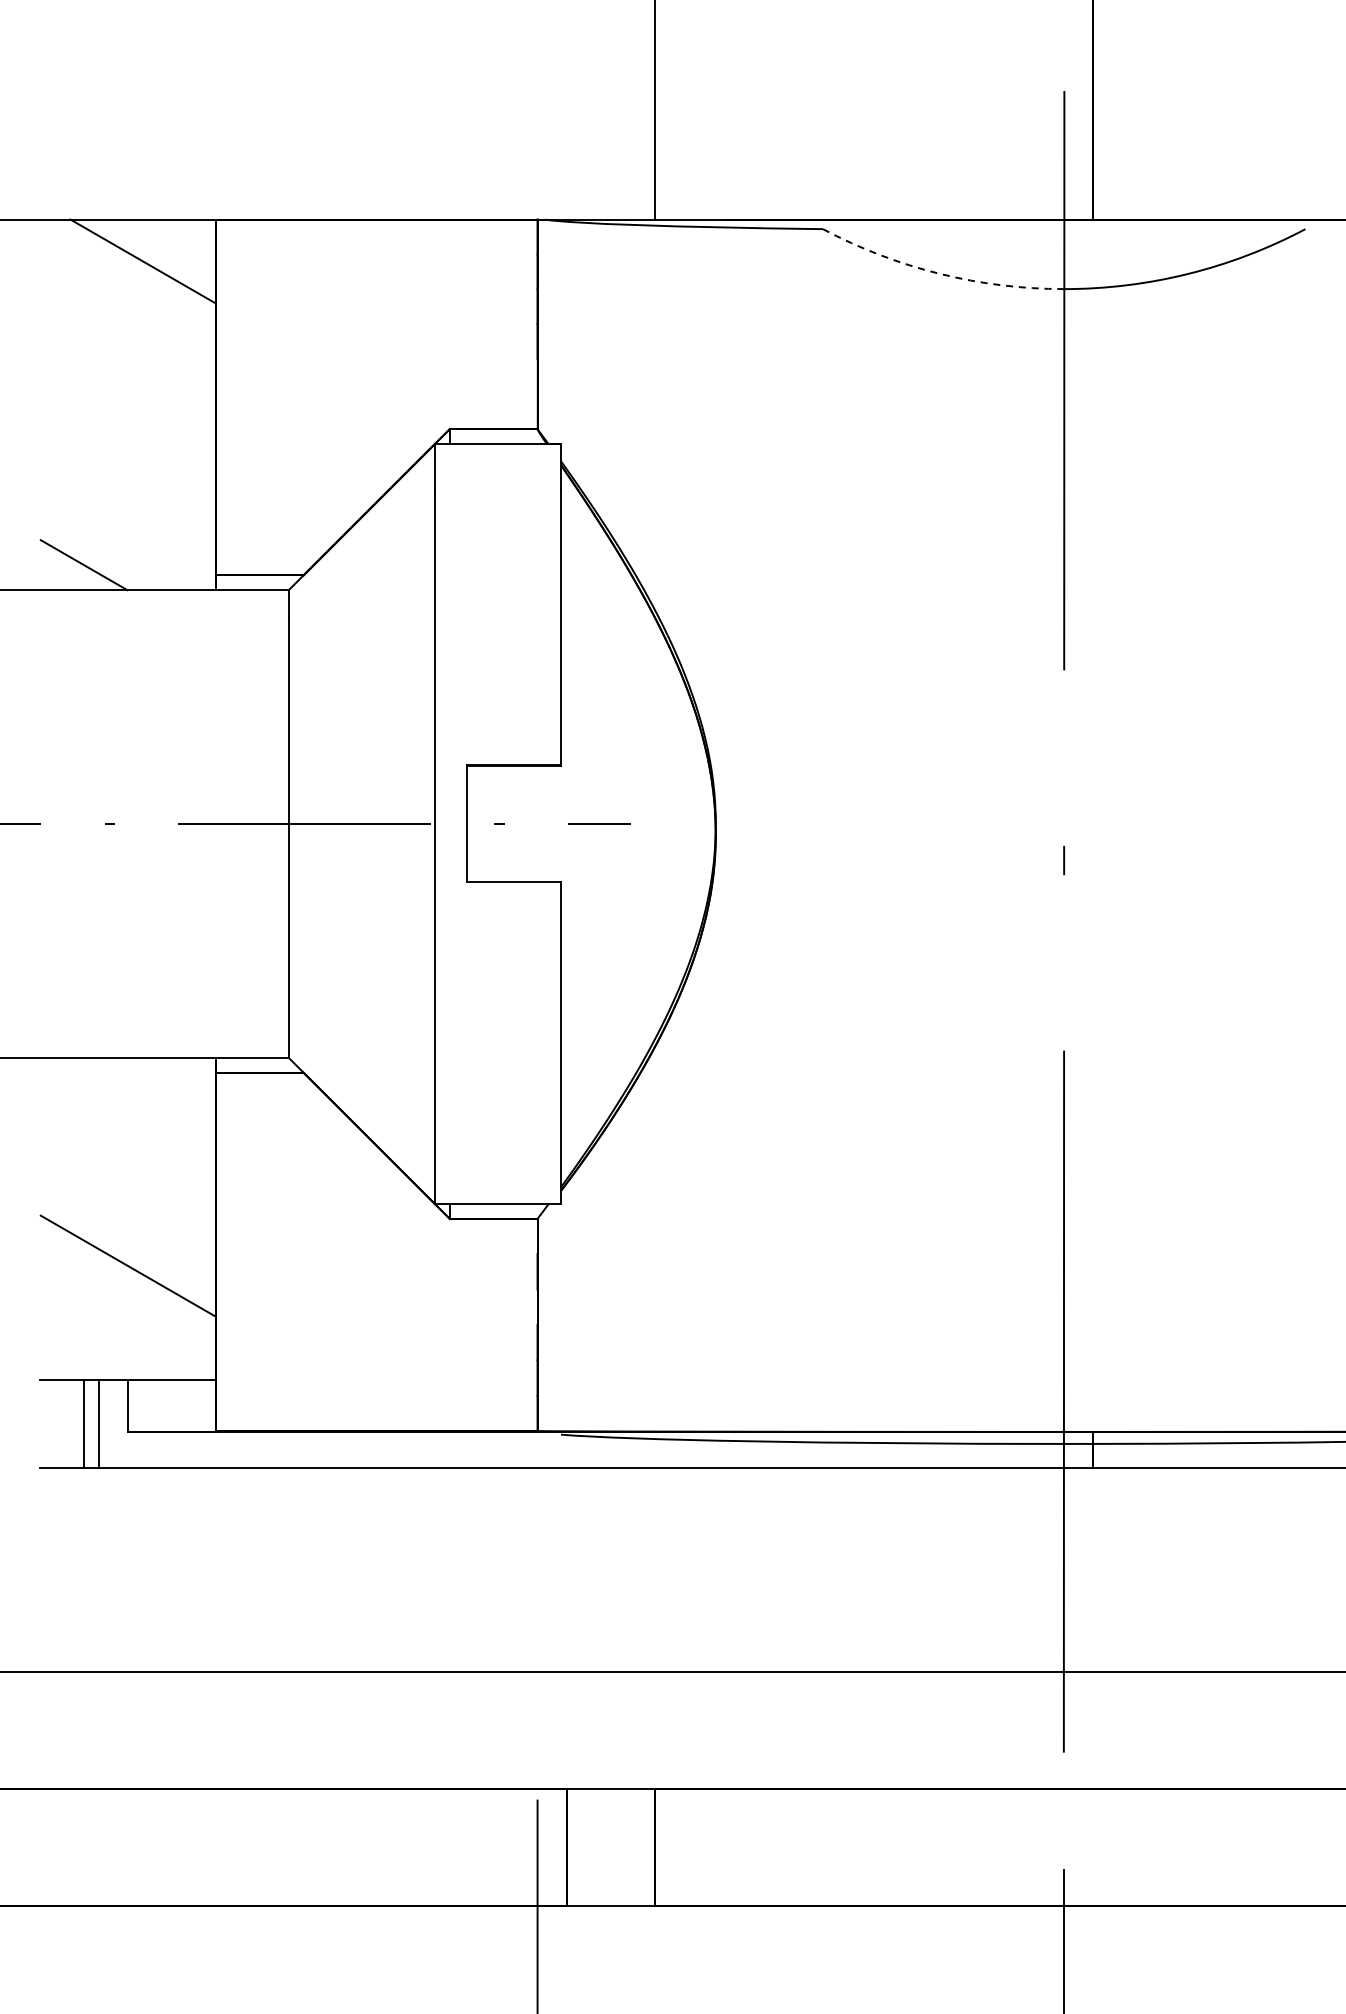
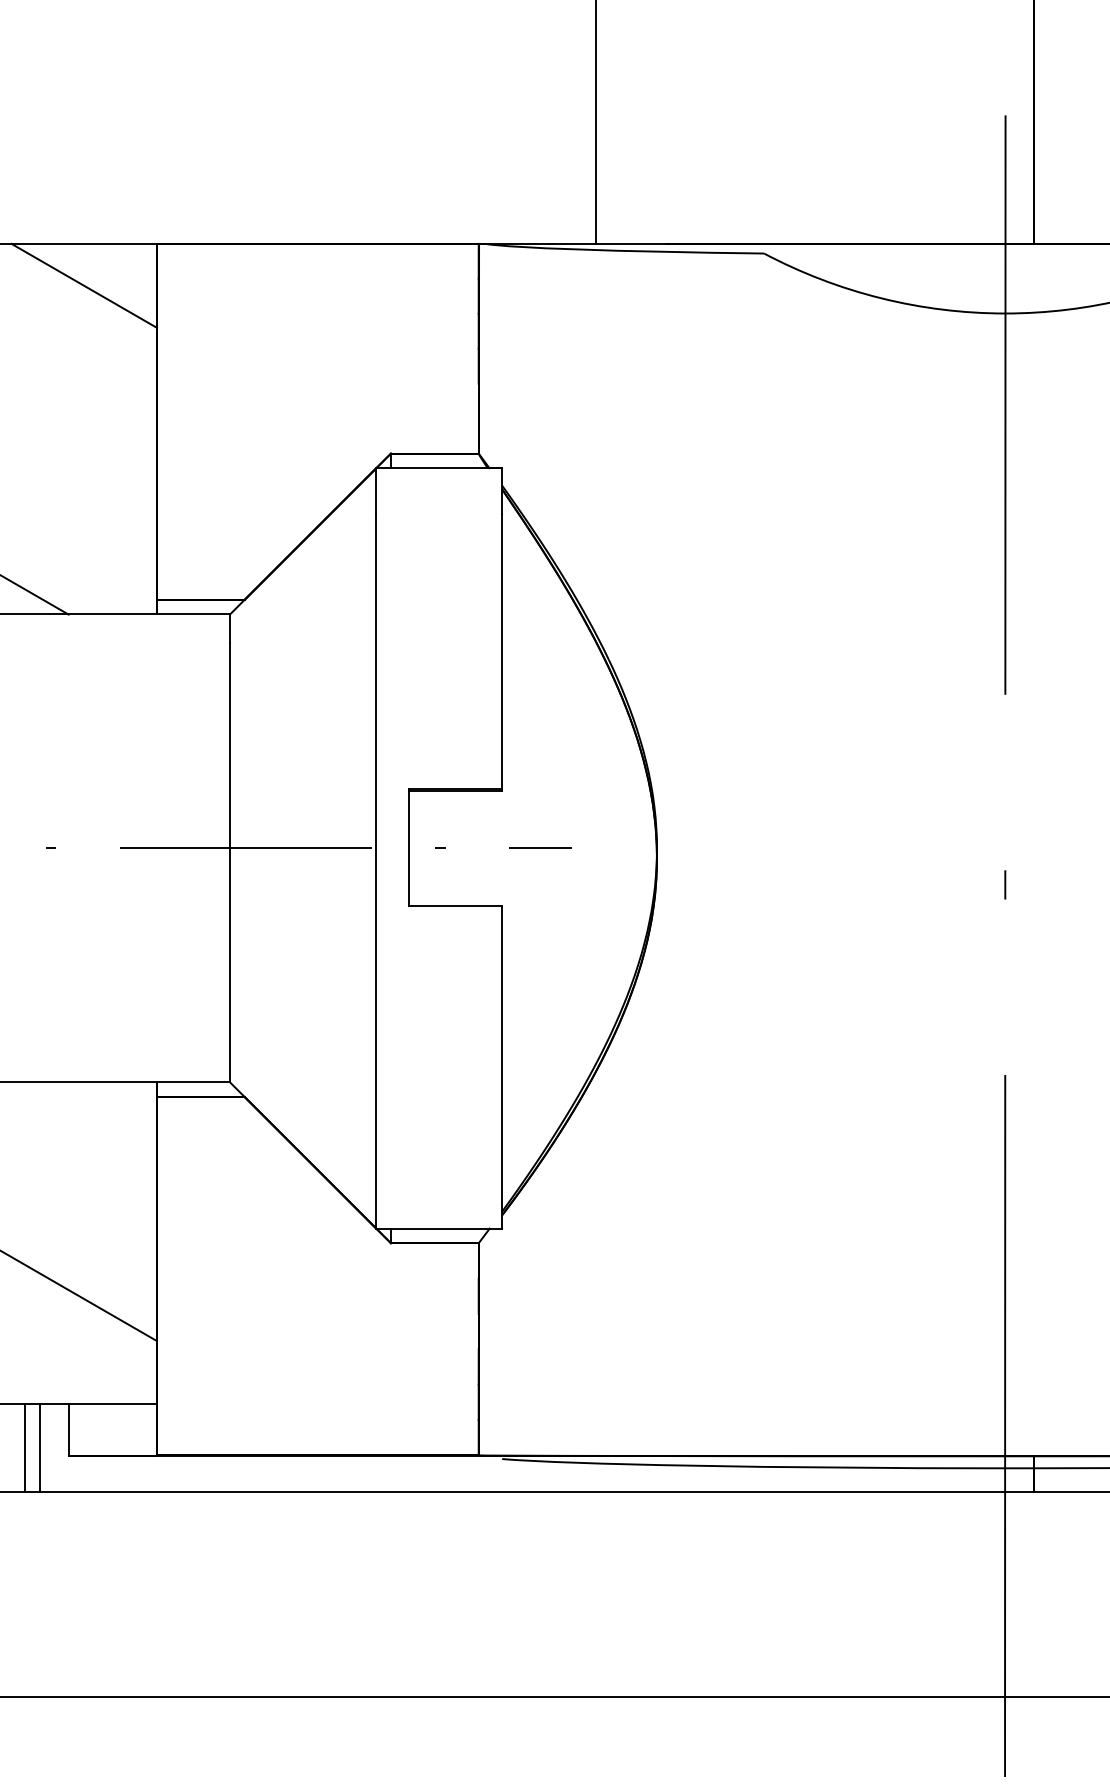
arc: (939, 273) -> (880, 297), dashed -> solid

